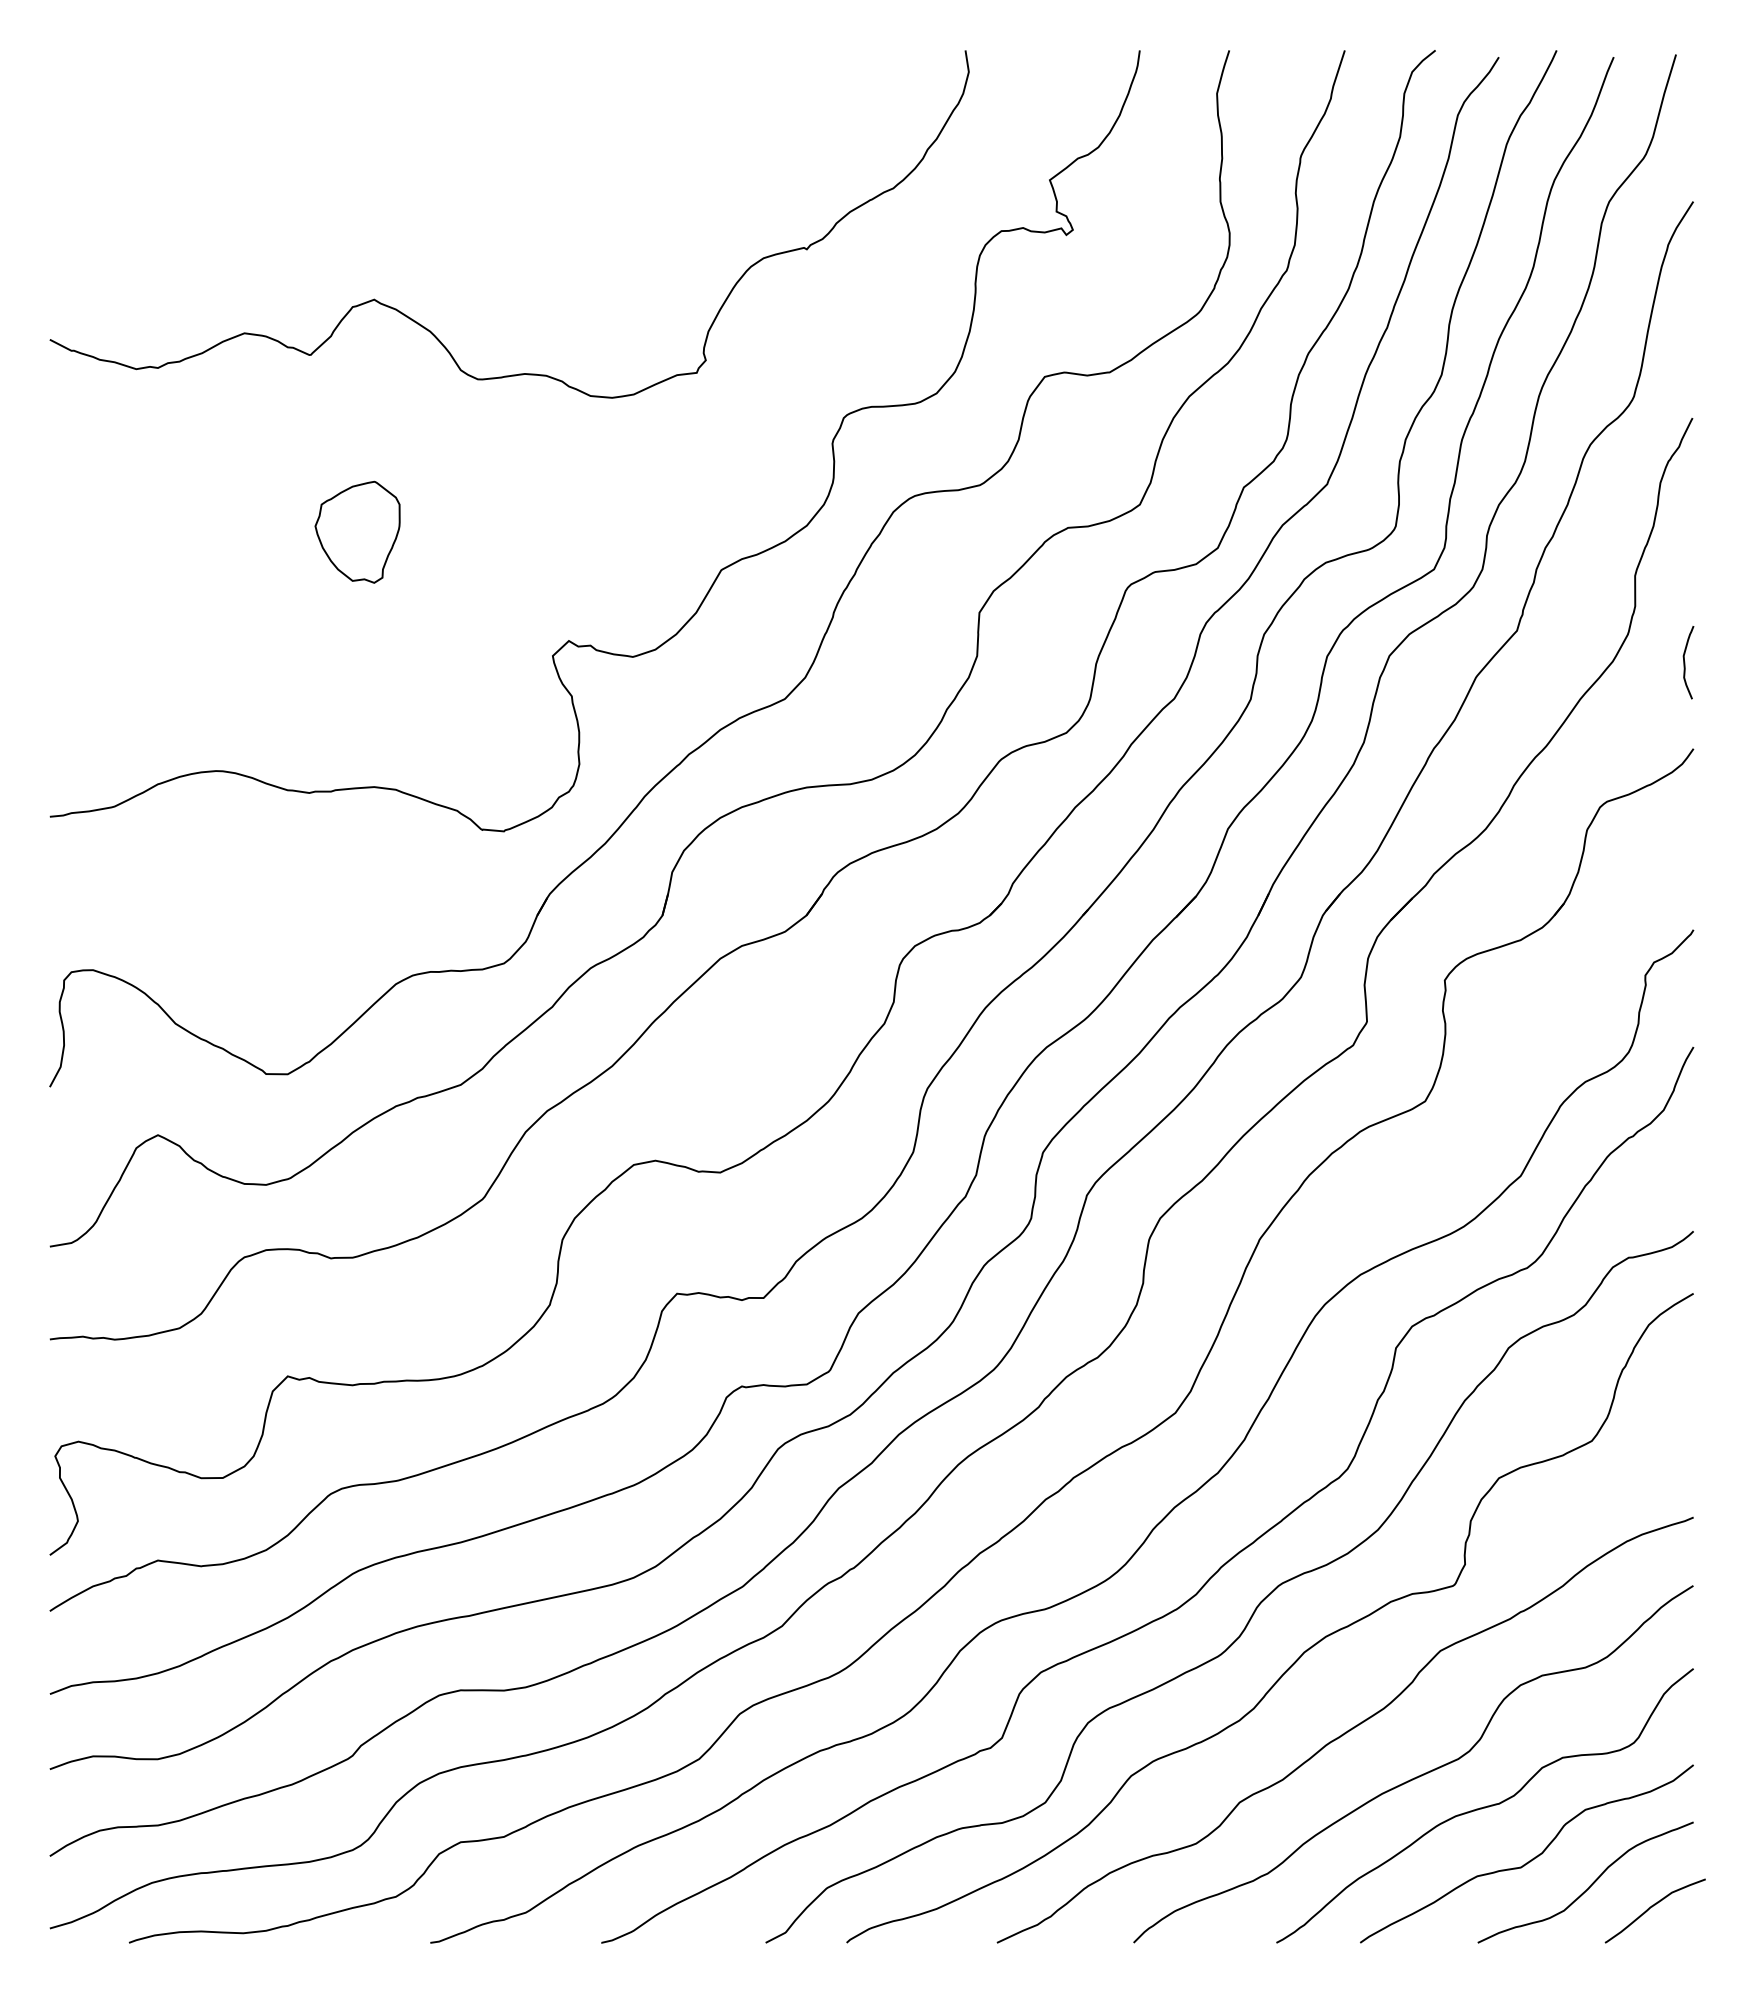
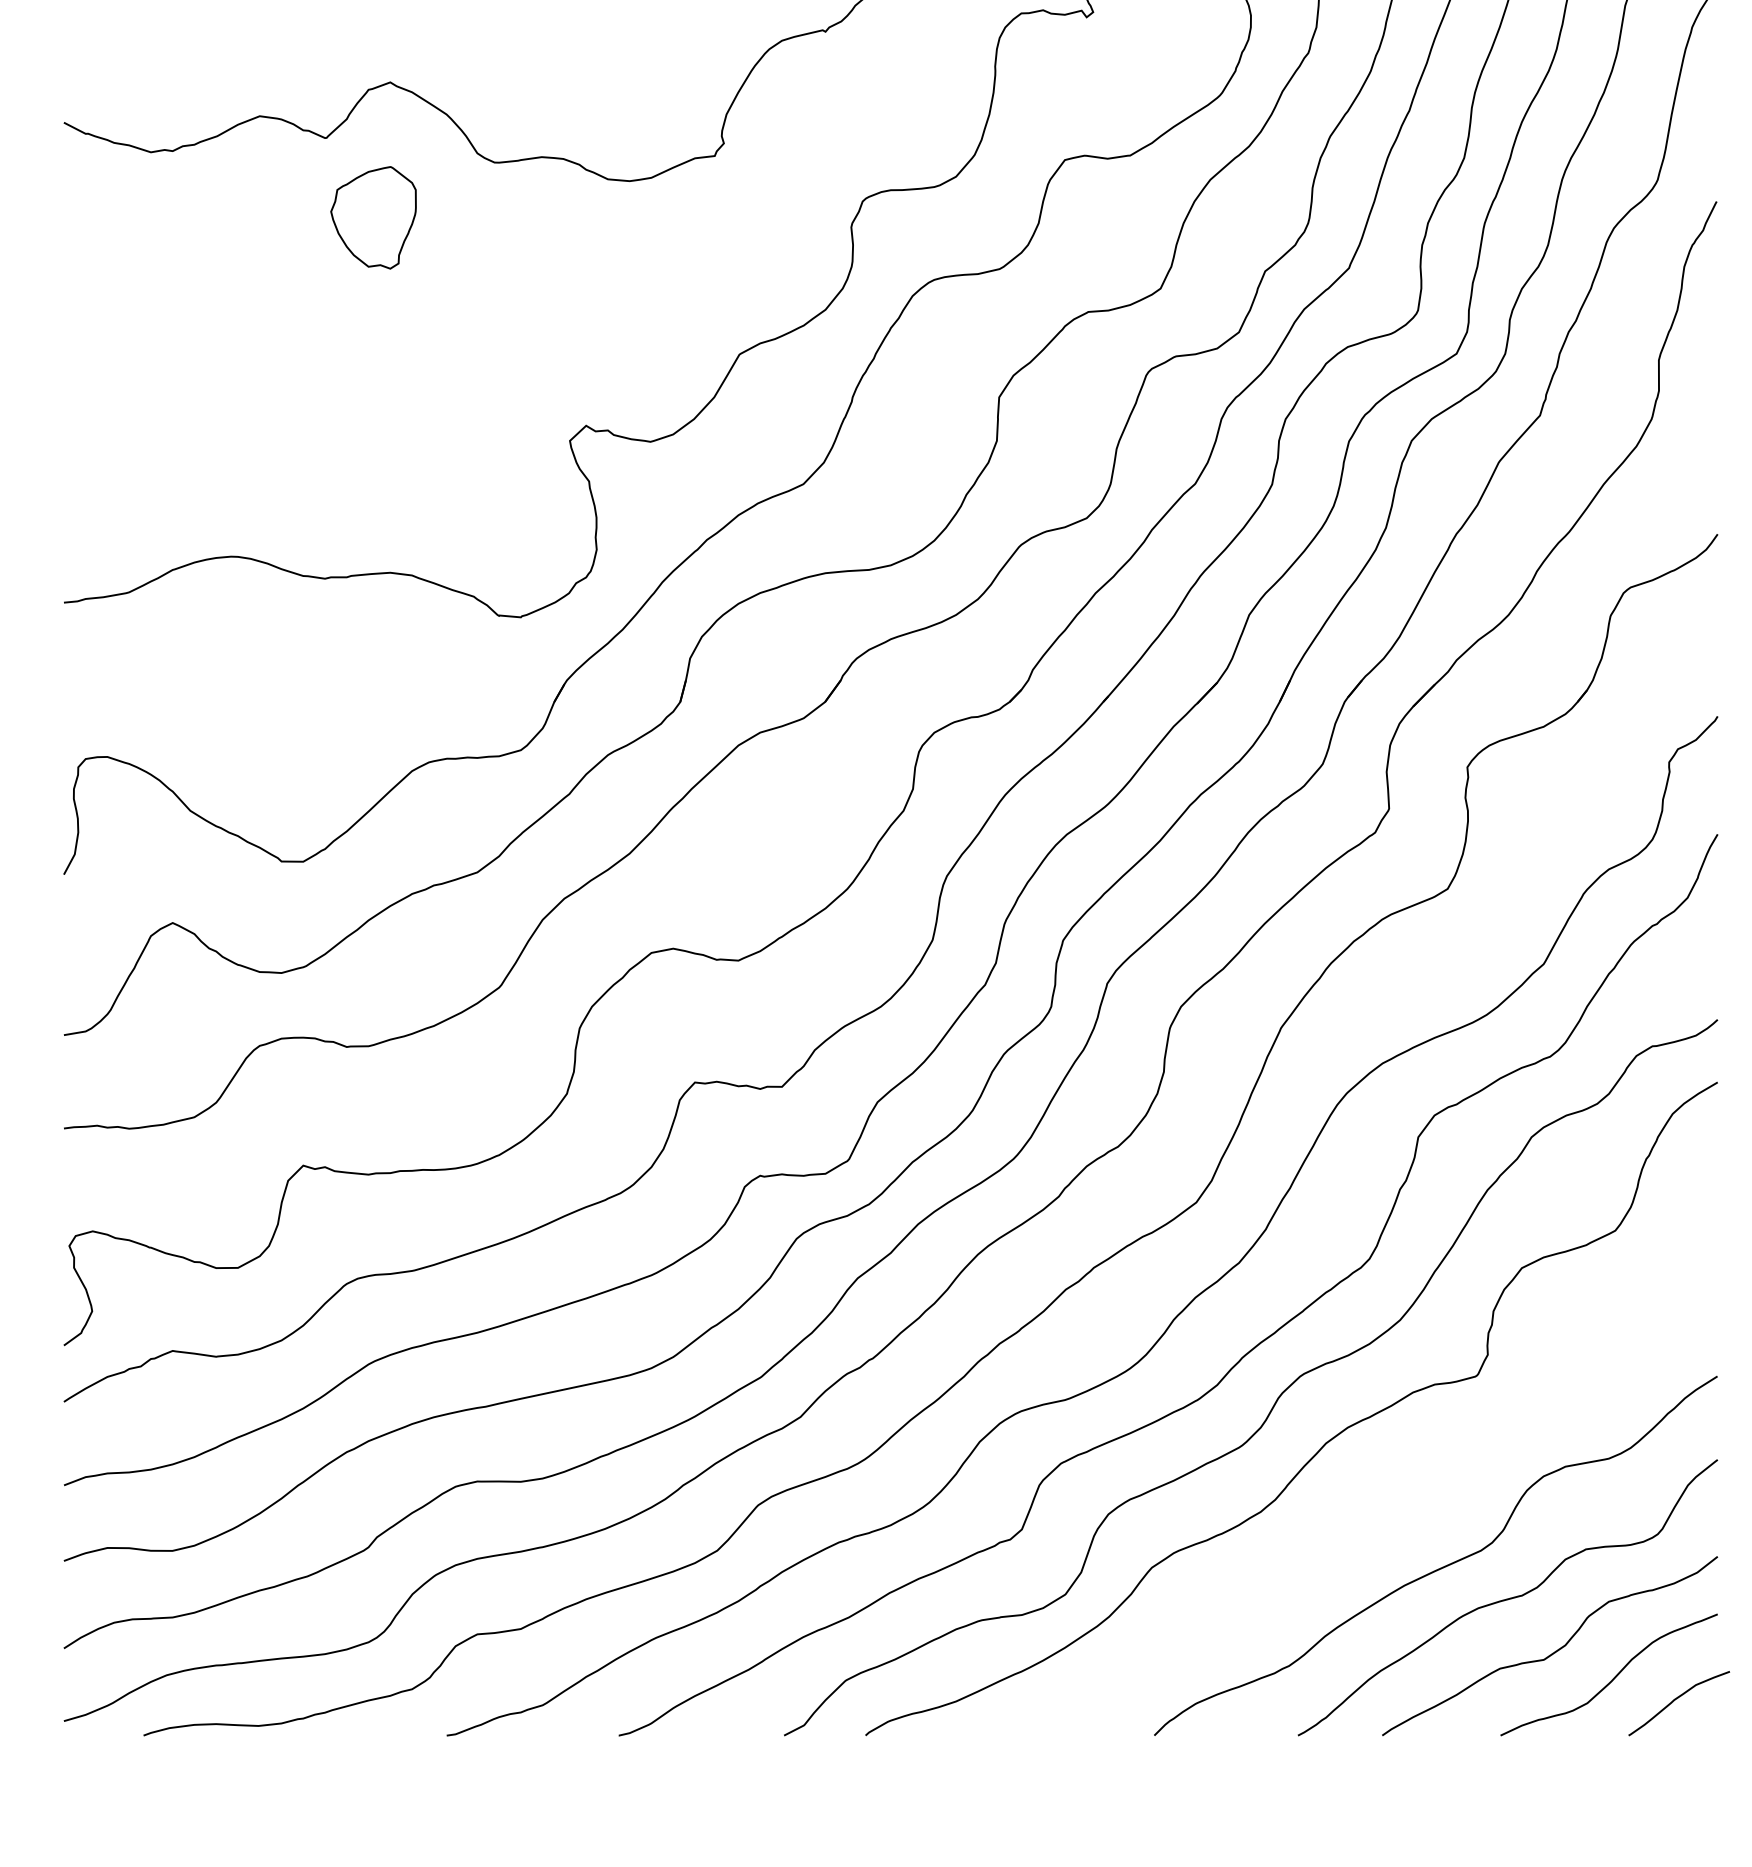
part: (357, 531) -> (373, 217), moved
curve: (1685, 662) -> (1709, 447), removed
curve: (1346, 1731) -> (1368, 1522), removed

